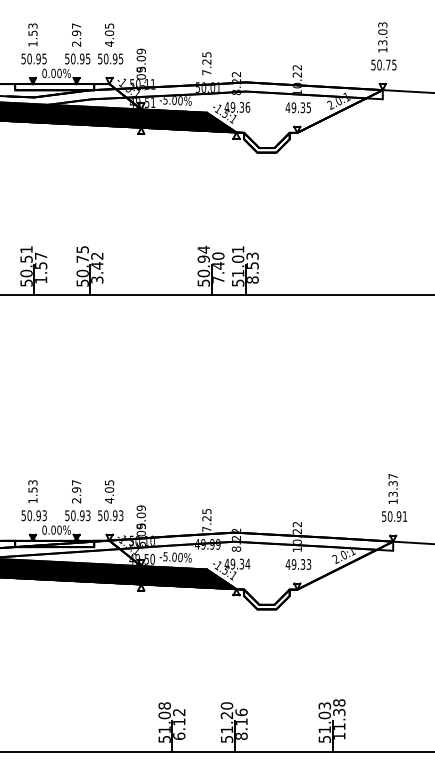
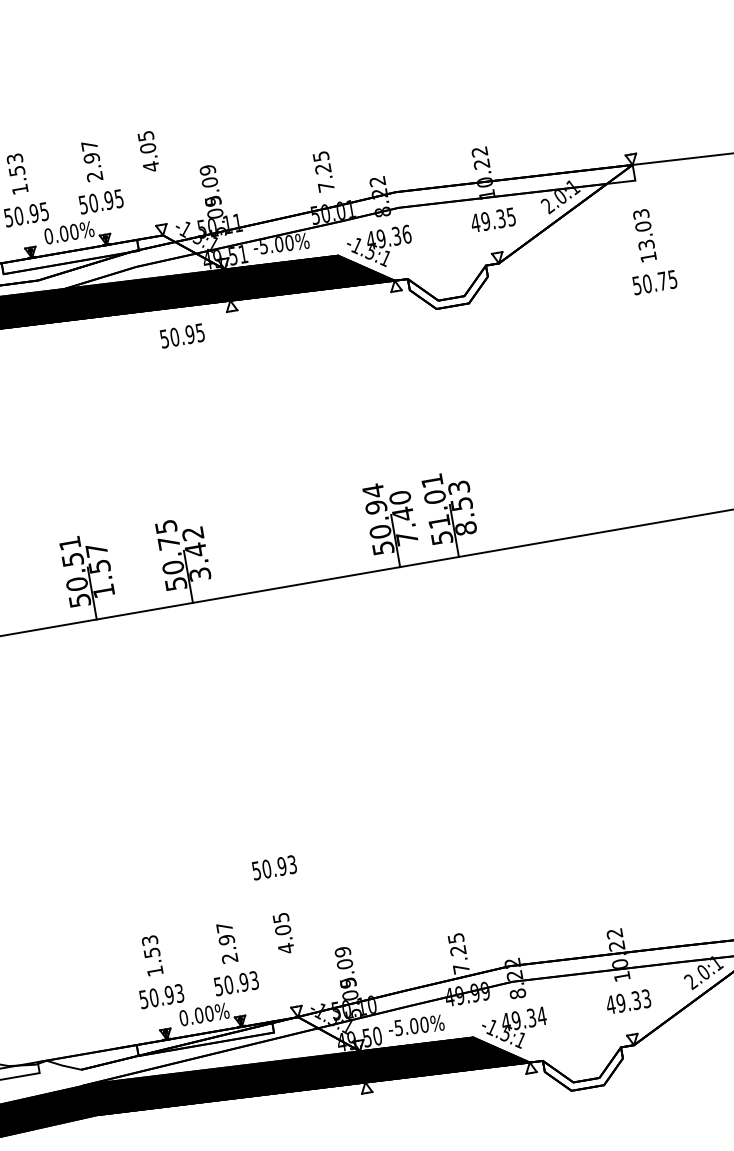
text: (383, 46) -> (648, 250), moved
text: (110, 58) -> (182, 335), moved
text: (110, 515) -> (273, 867), moved

